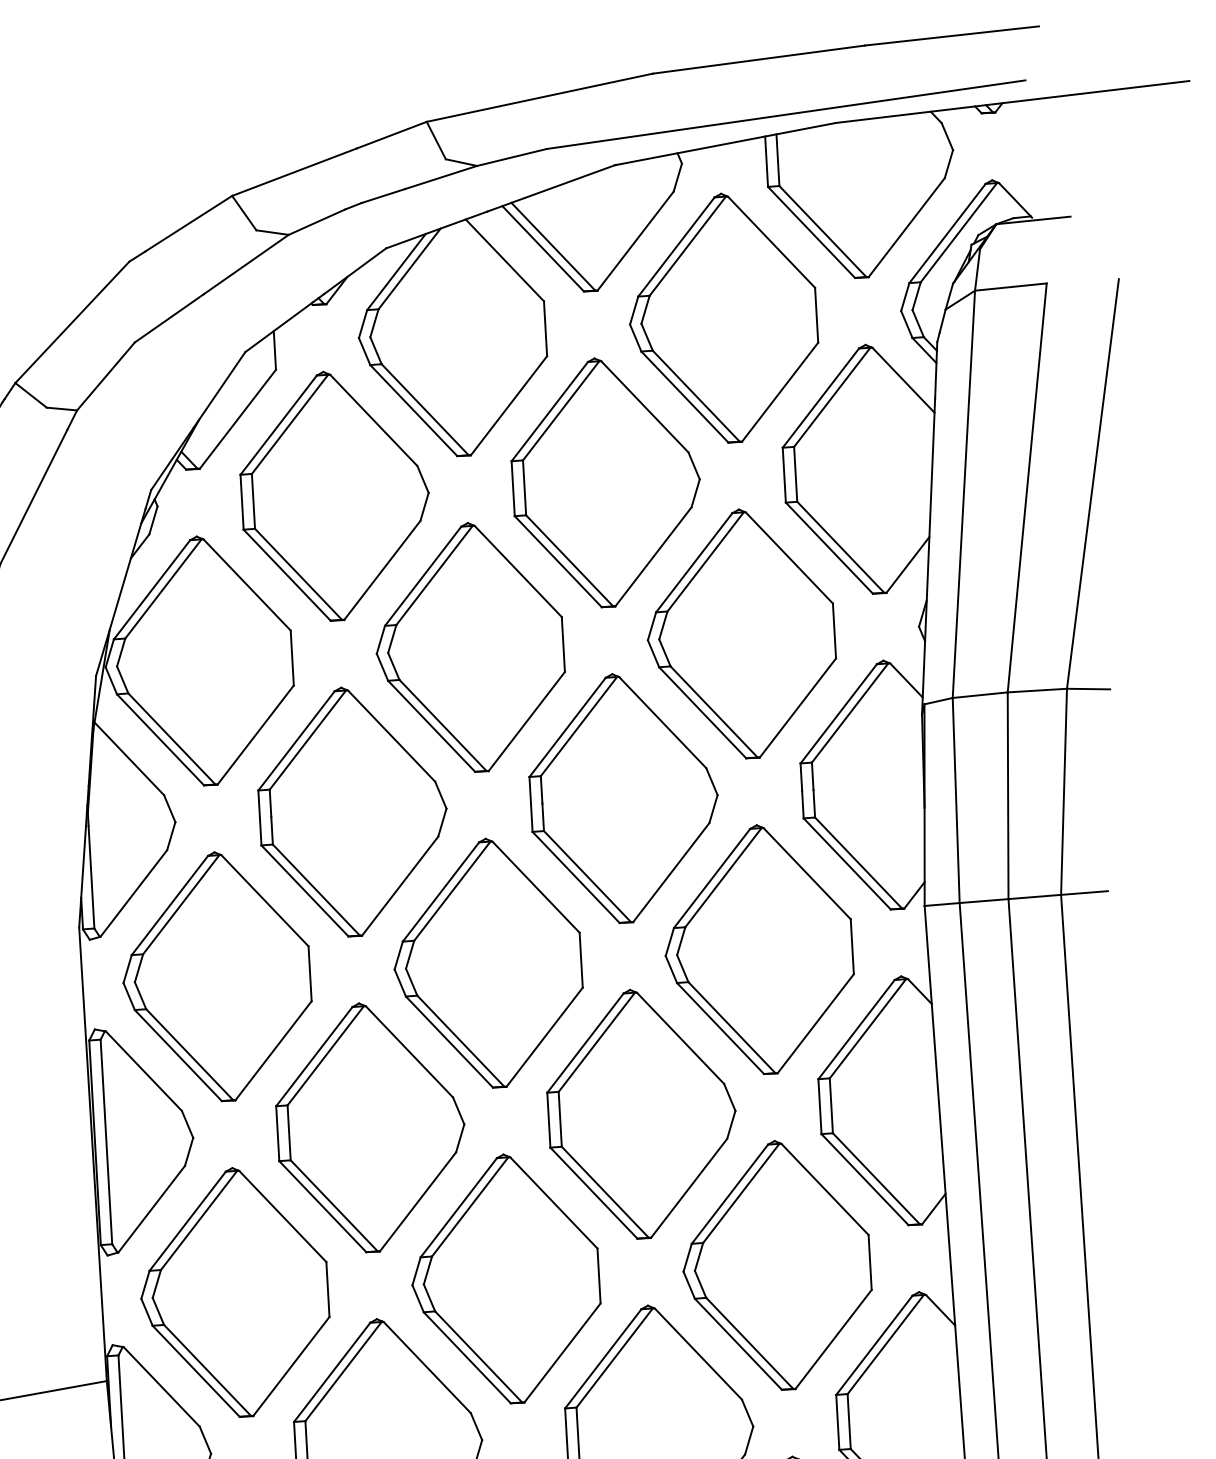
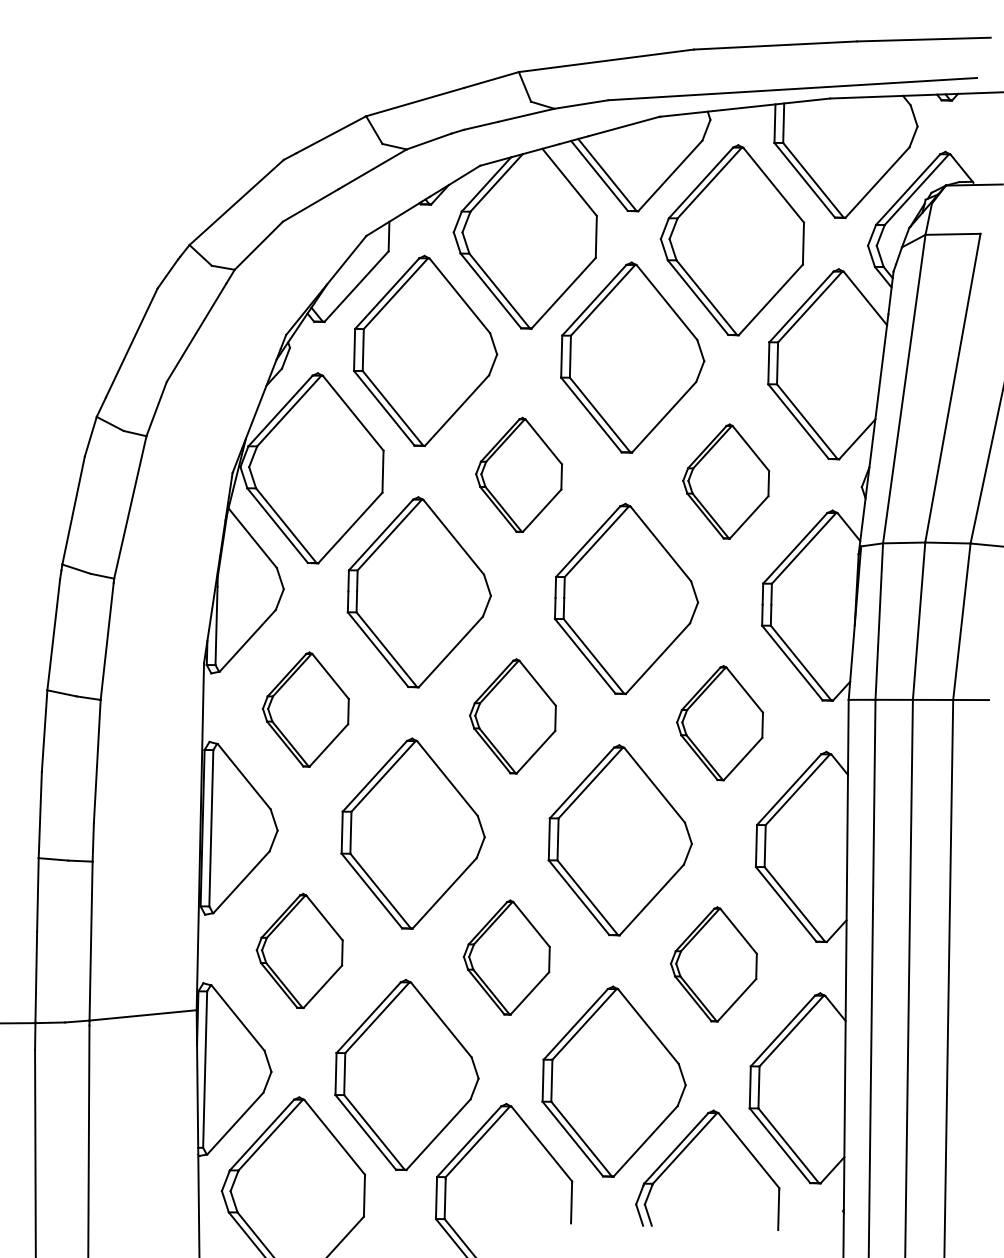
part: (740, 634) -> (725, 481), size x0.6
part: (469, 647) -> (518, 474), size x0.6
part: (758, 950) -> (719, 723), size x0.6
part: (487, 963) -> (512, 716), size x0.6
part: (216, 976) -> (305, 709), size x0.6
part: (776, 1265) -> (713, 964), size x0.6
part: (505, 1279) -> (506, 957), size x0.6
part: (234, 1292) -> (299, 950), size x0.6

